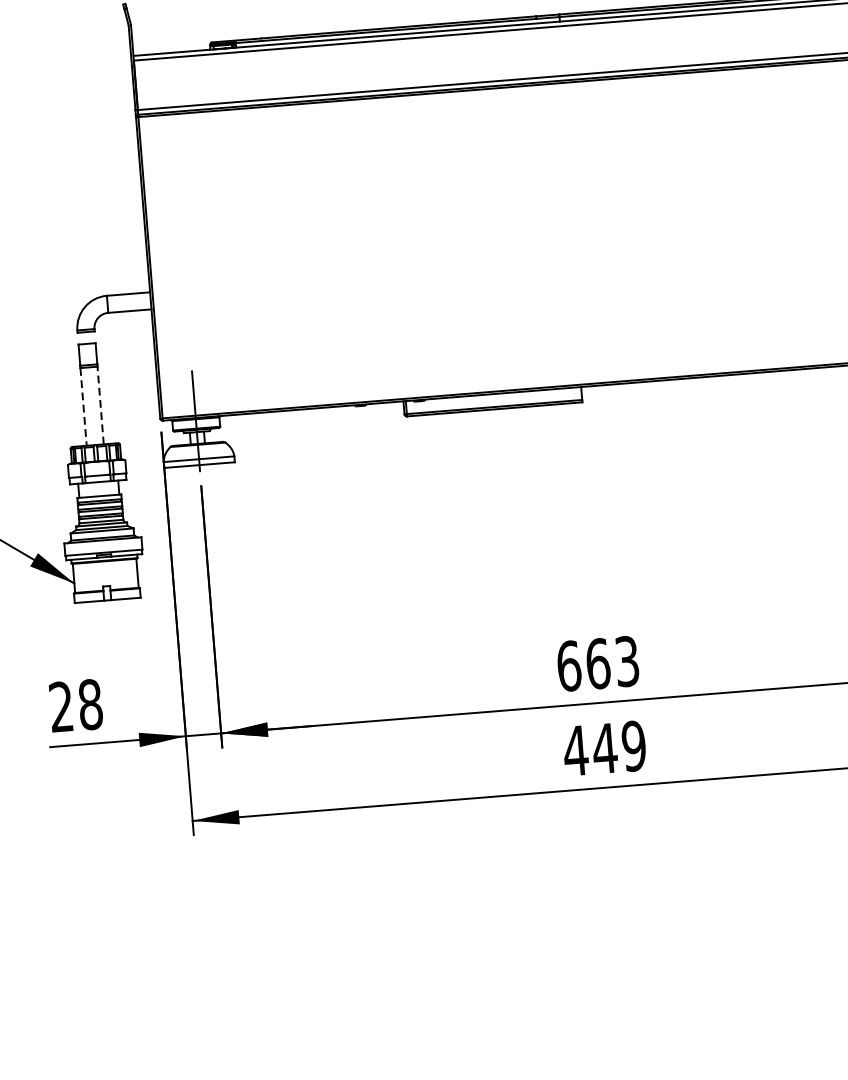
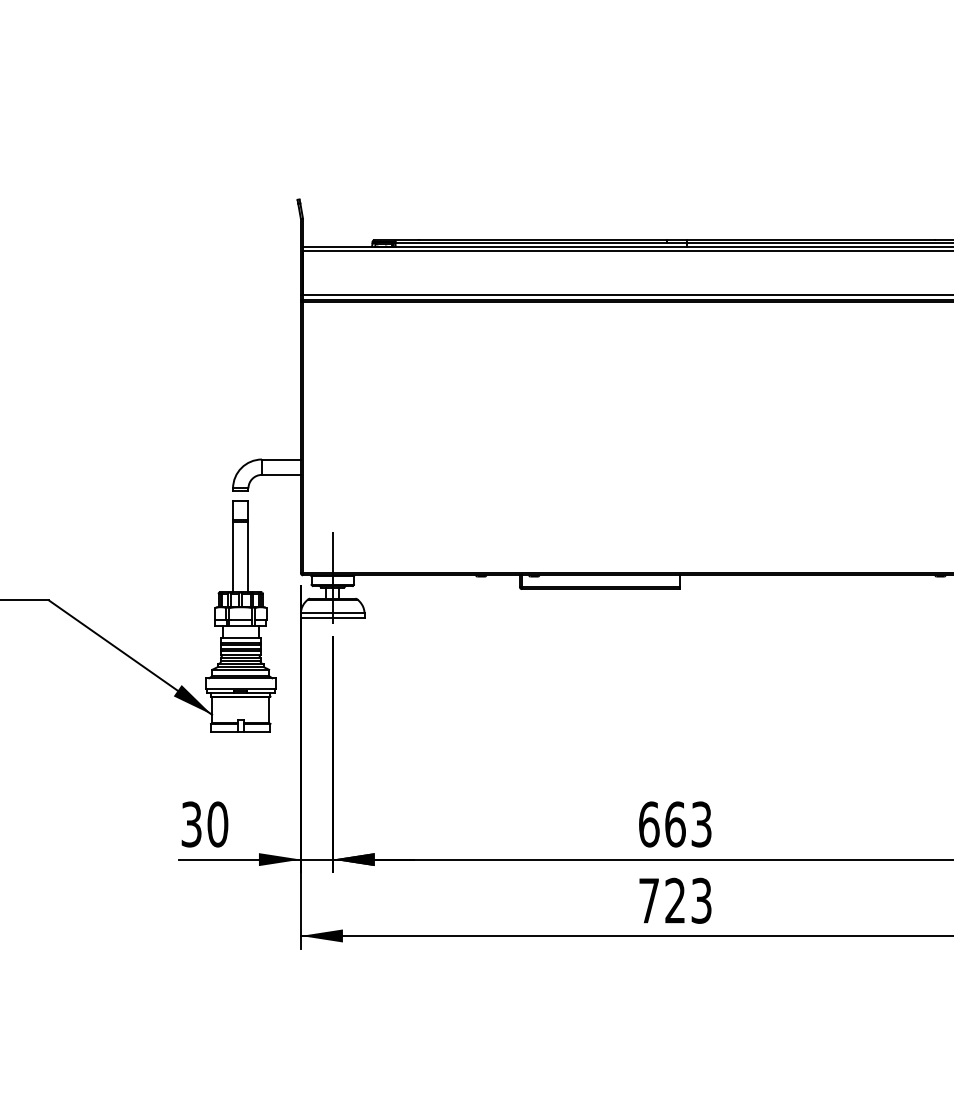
line: (100, 405) -> (248, 557), dashed -> solid
line: (84, 407) -> (233, 557), dashed -> solid
text: (75, 705) -> (204, 824), 28 -> 30
text: (603, 748) -> (674, 900), 449 -> 723

